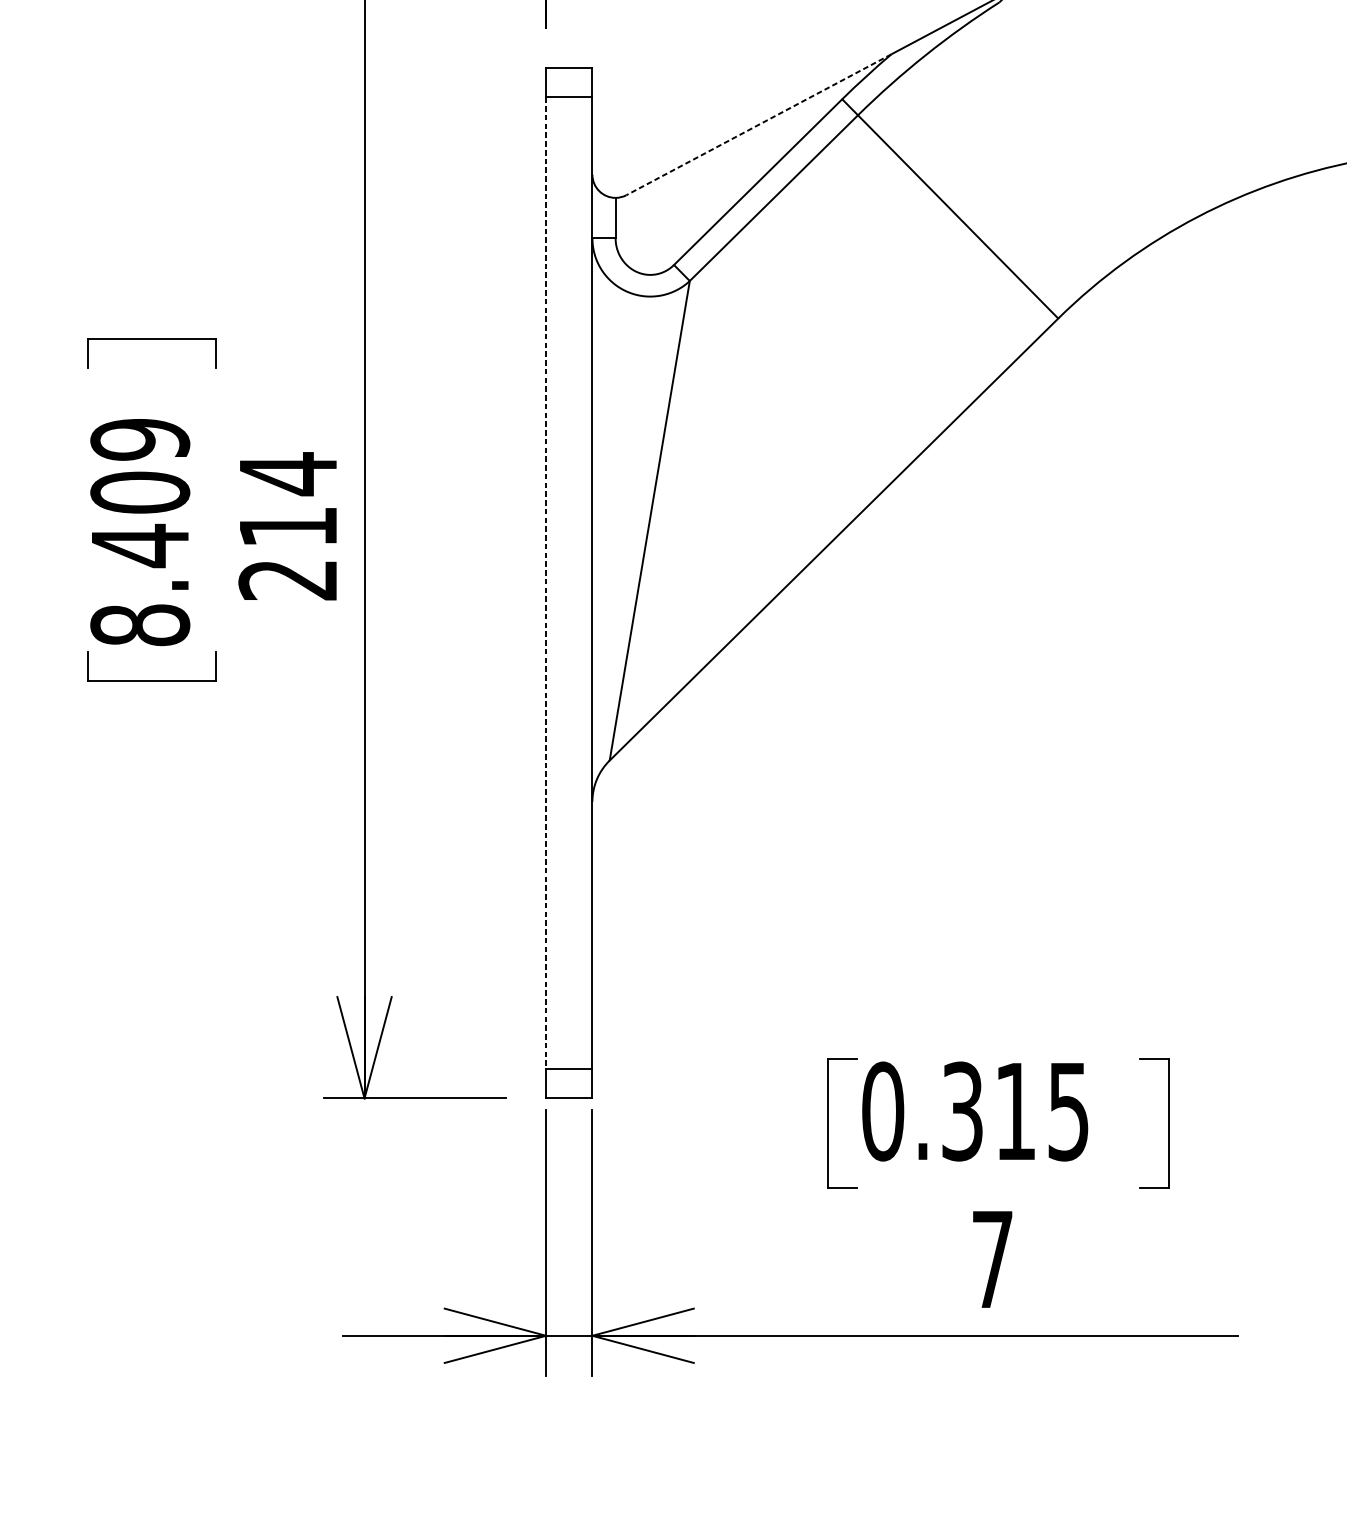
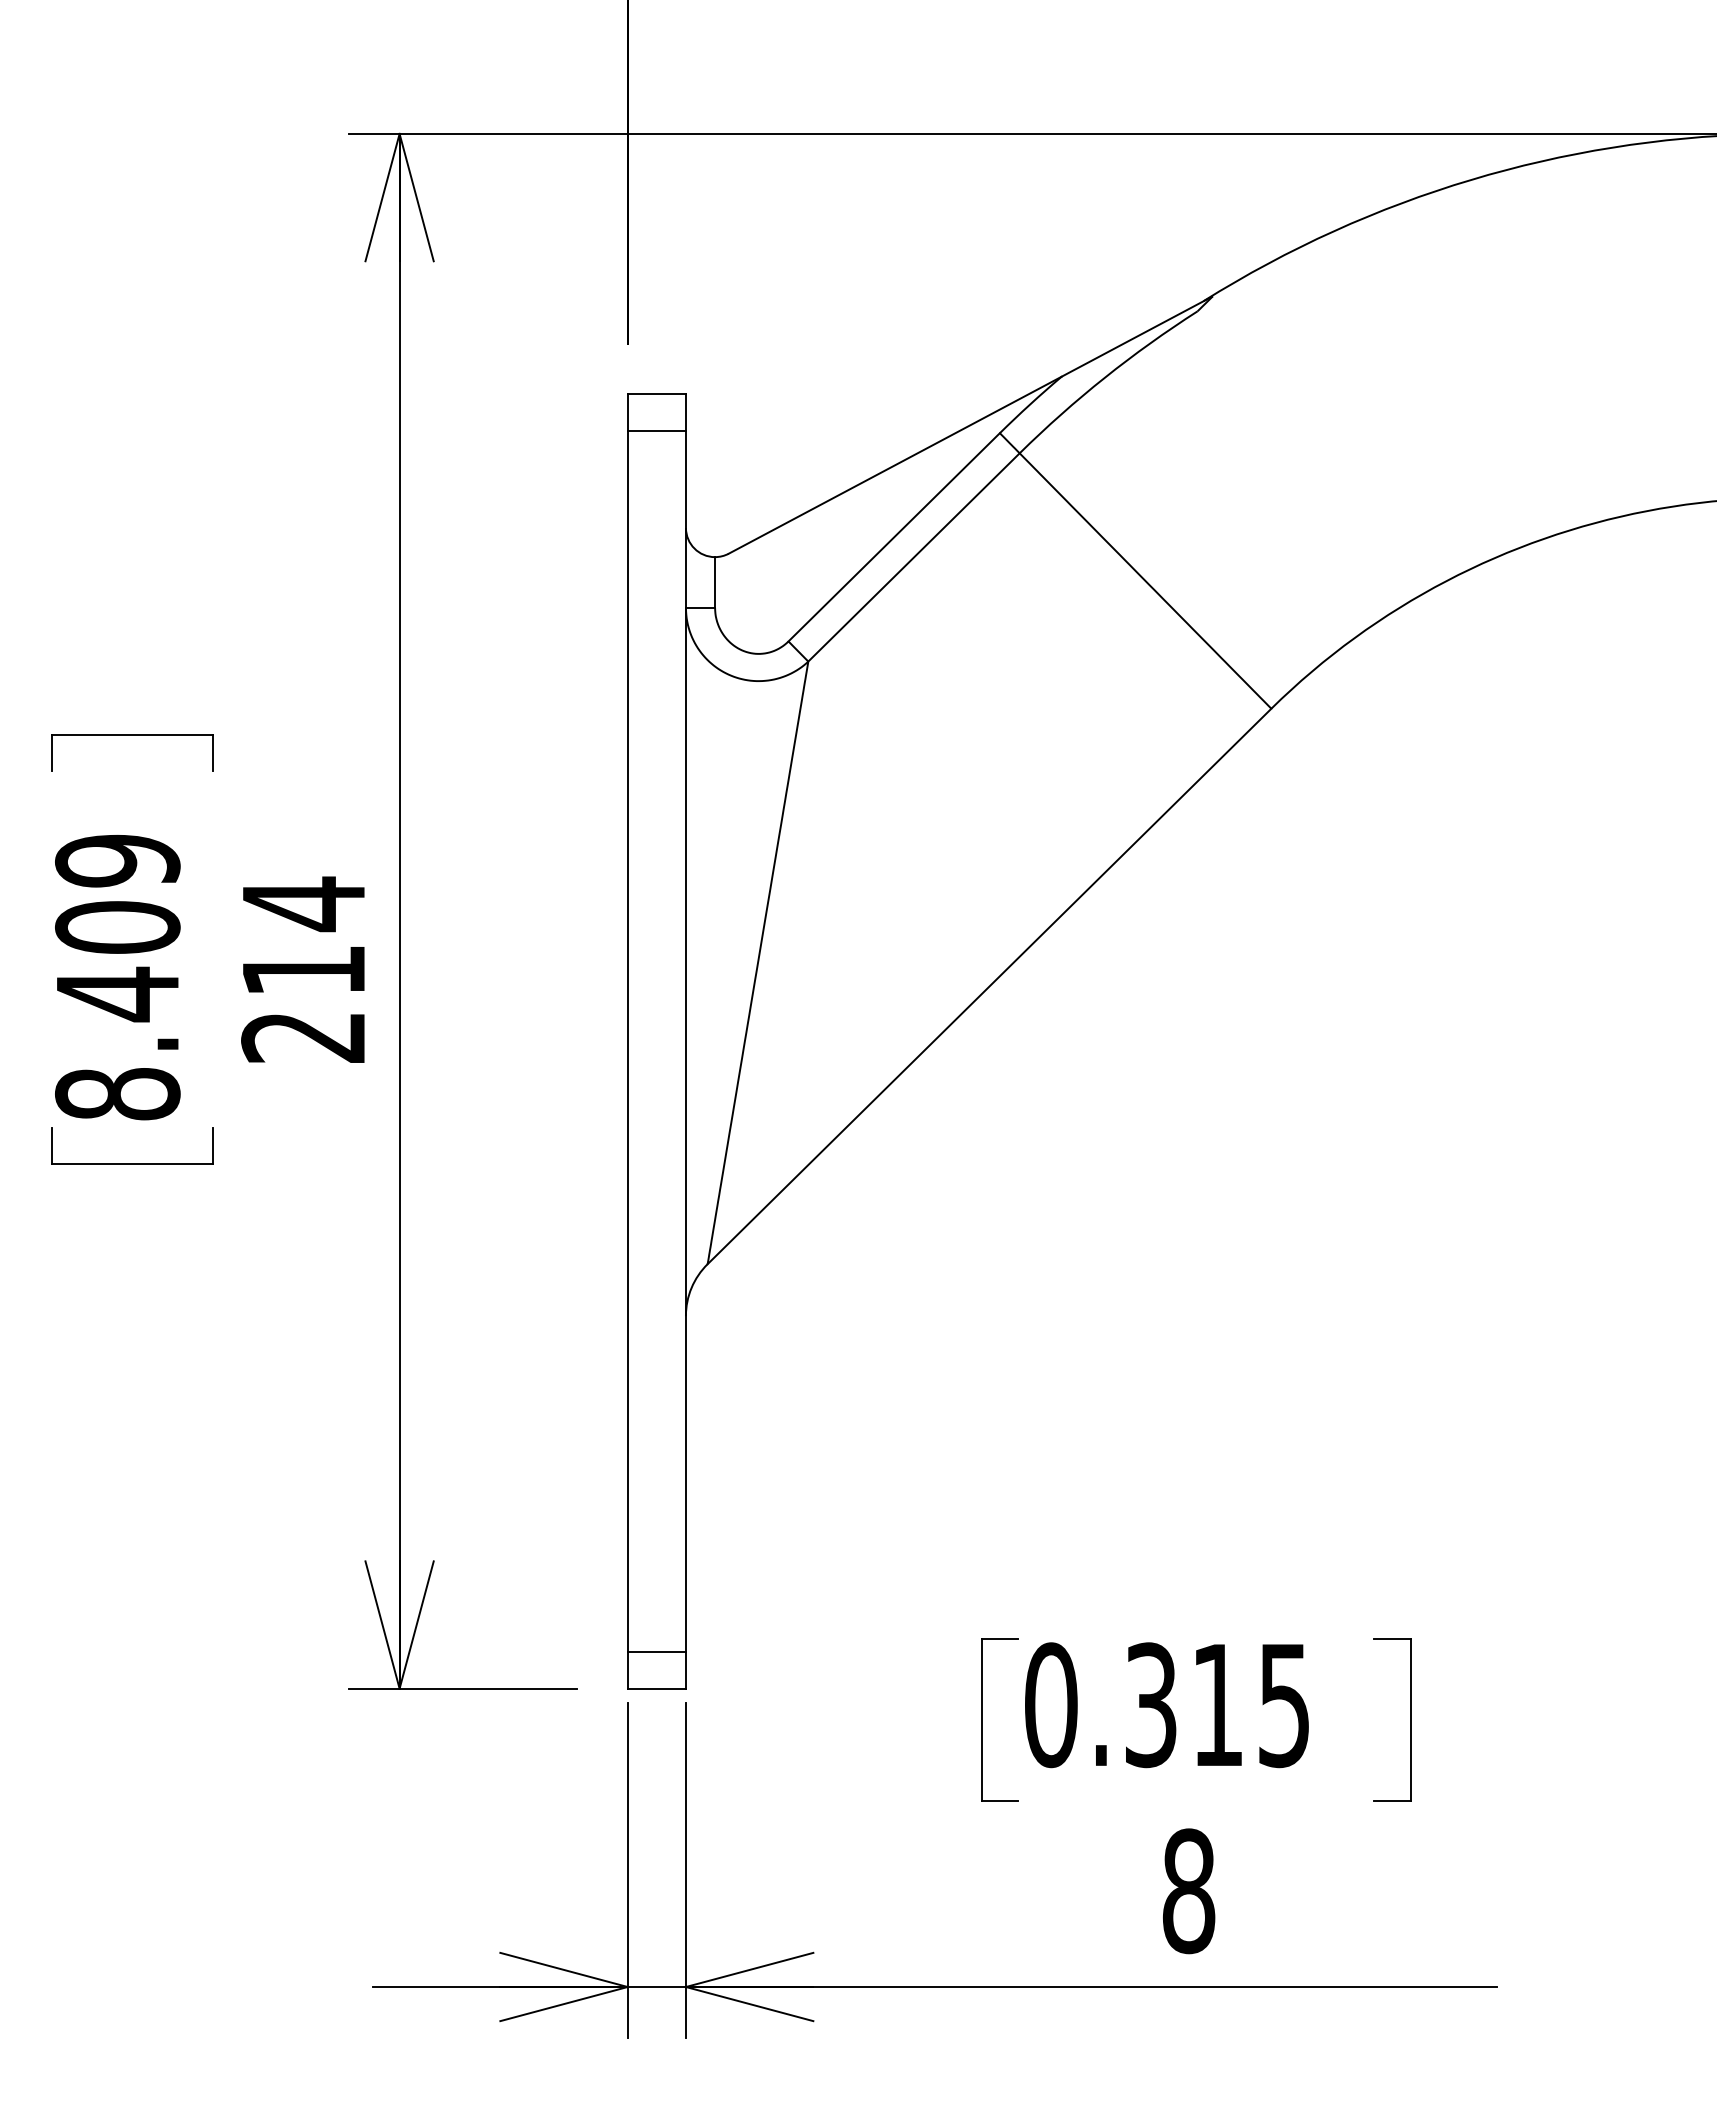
line: (758, 124) -> (894, 465), dashed -> solid
line: (545, 583) -> (627, 1041), dashed -> solid
text: (993, 1259) -> (1189, 1891), 7 -> 8

